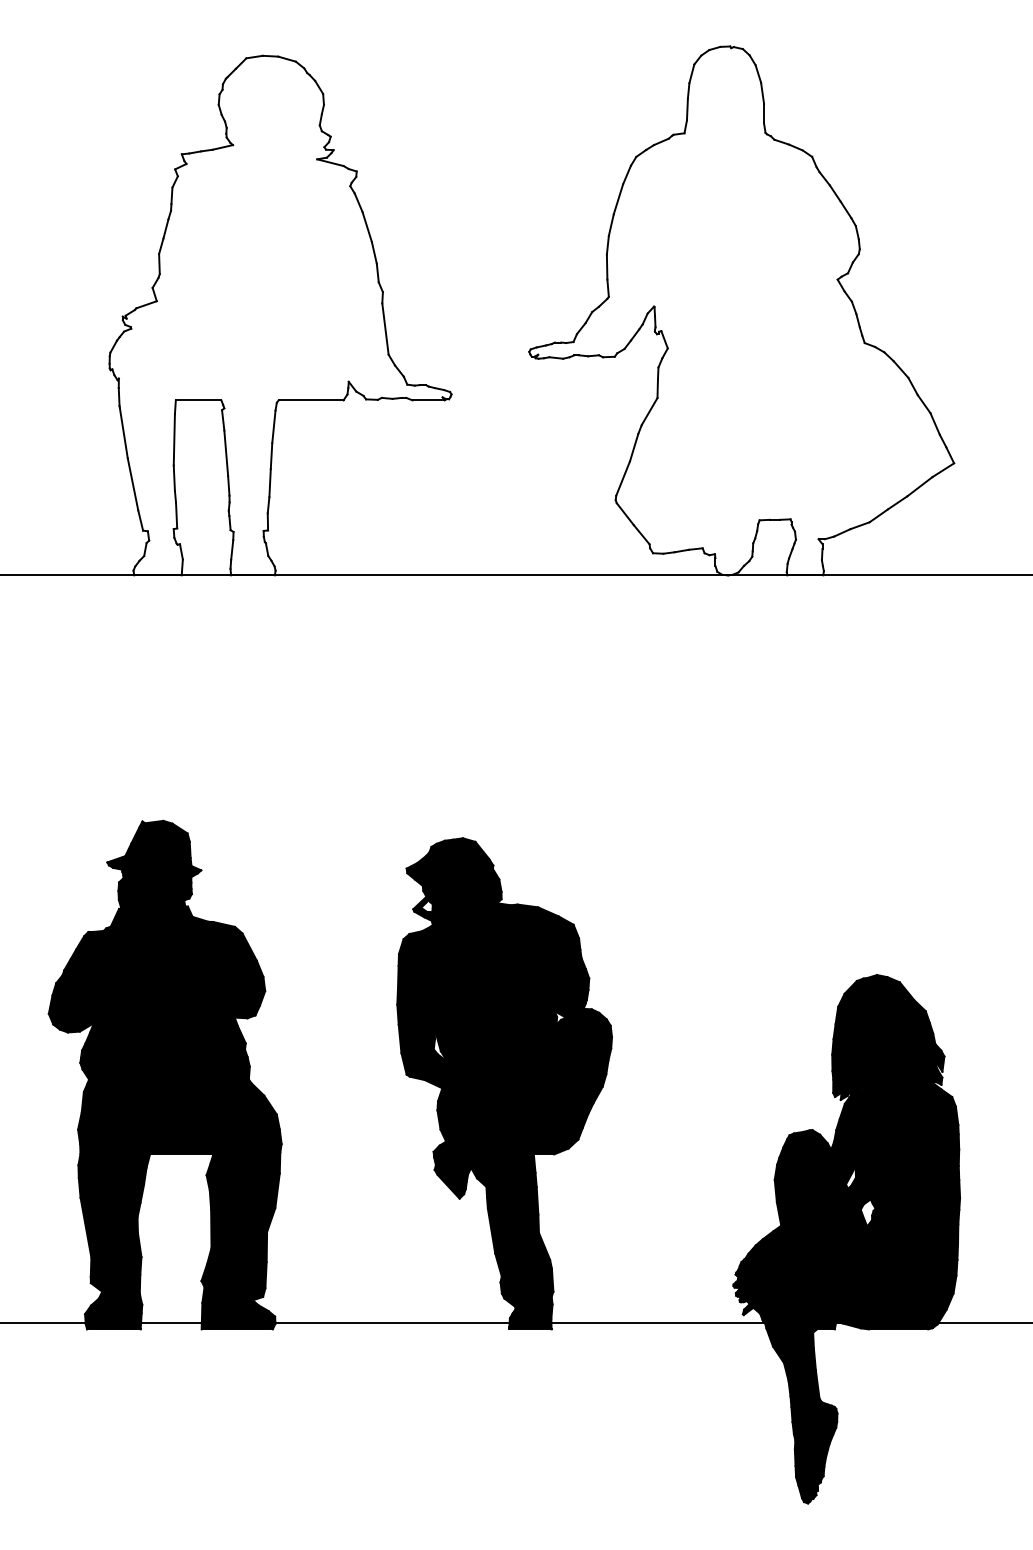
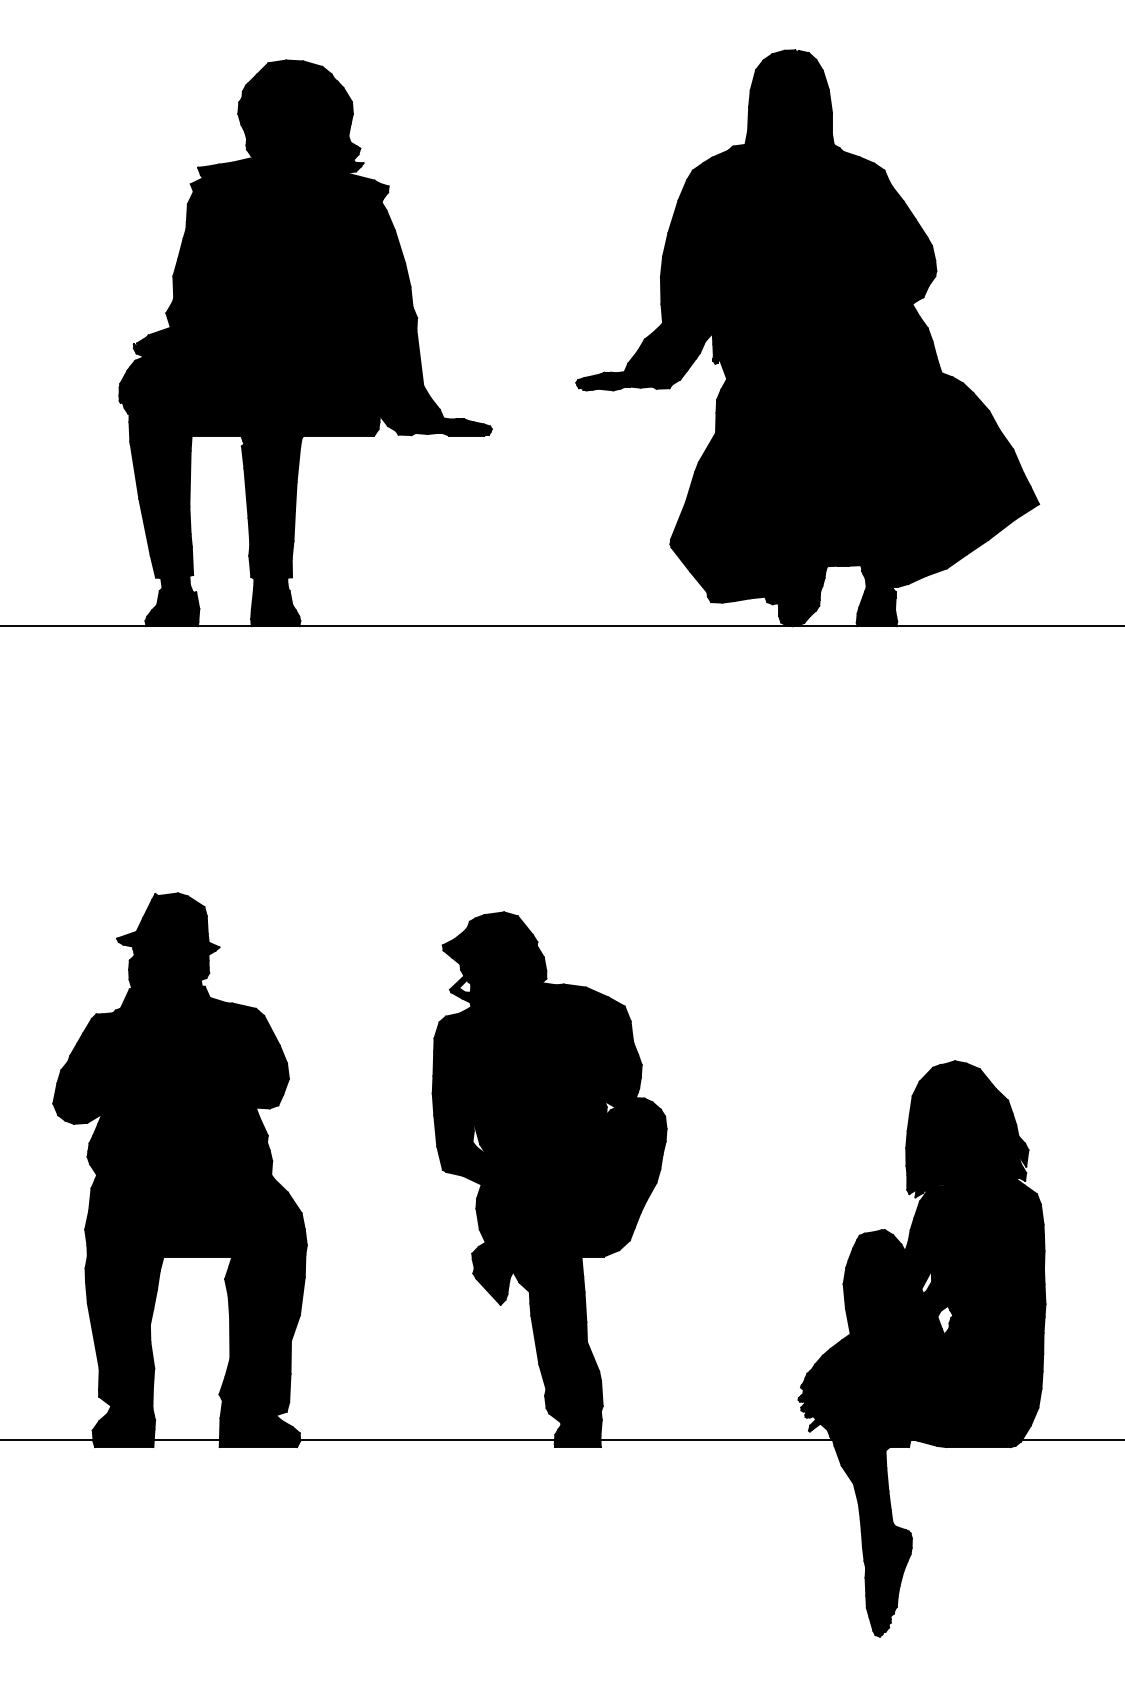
fill: (741, 310) -> (807, 337), added
fill: (280, 315) -> (305, 343), added

